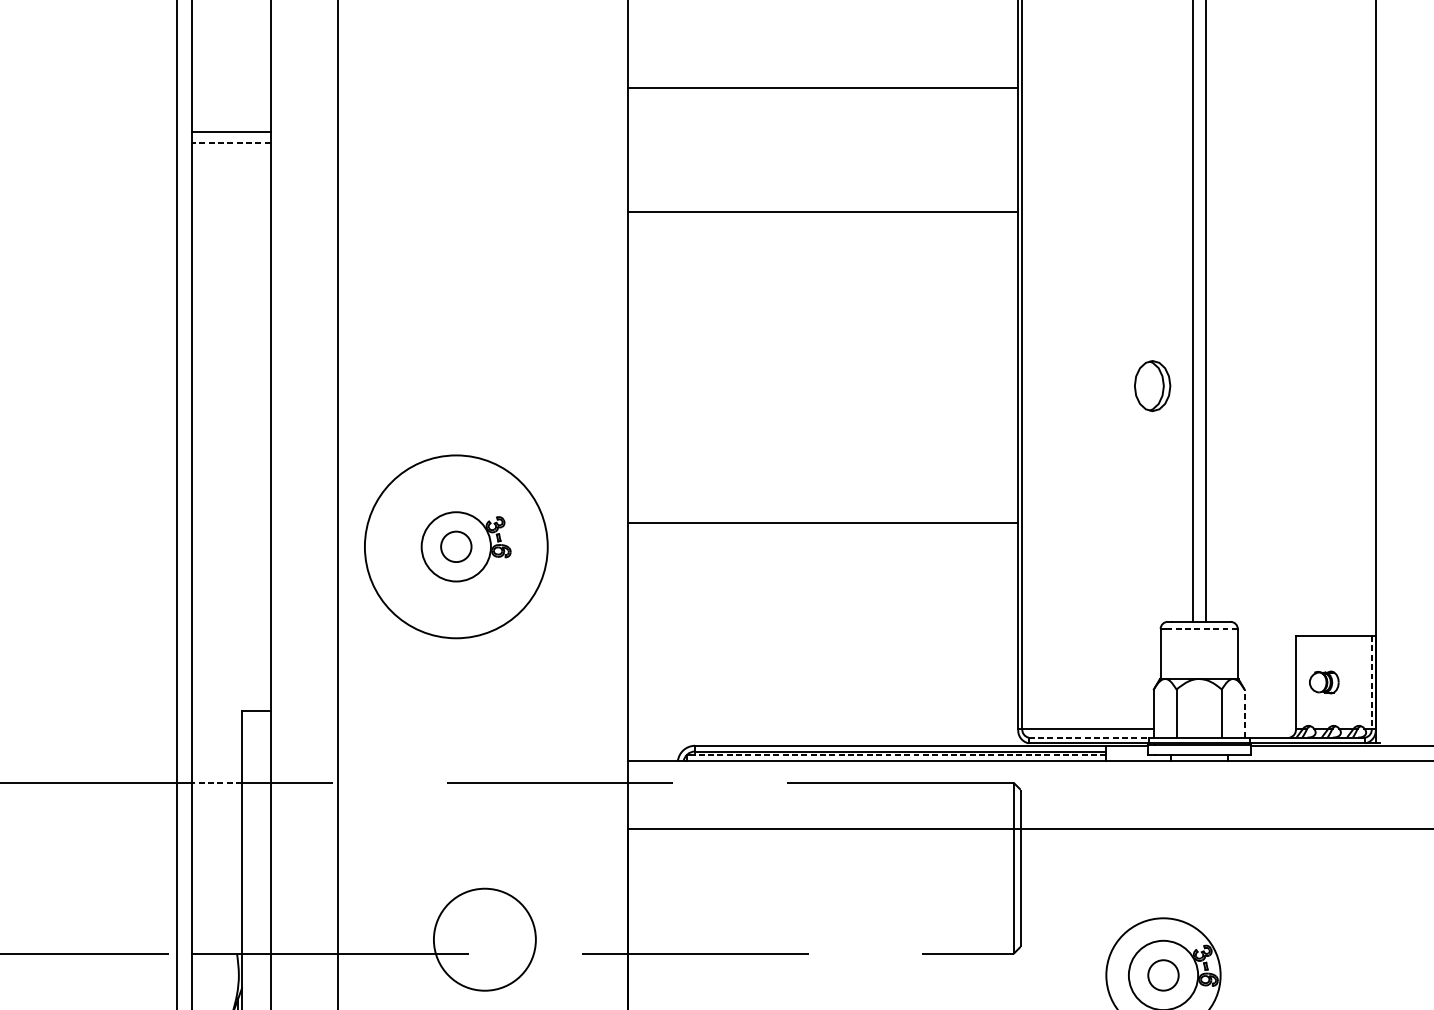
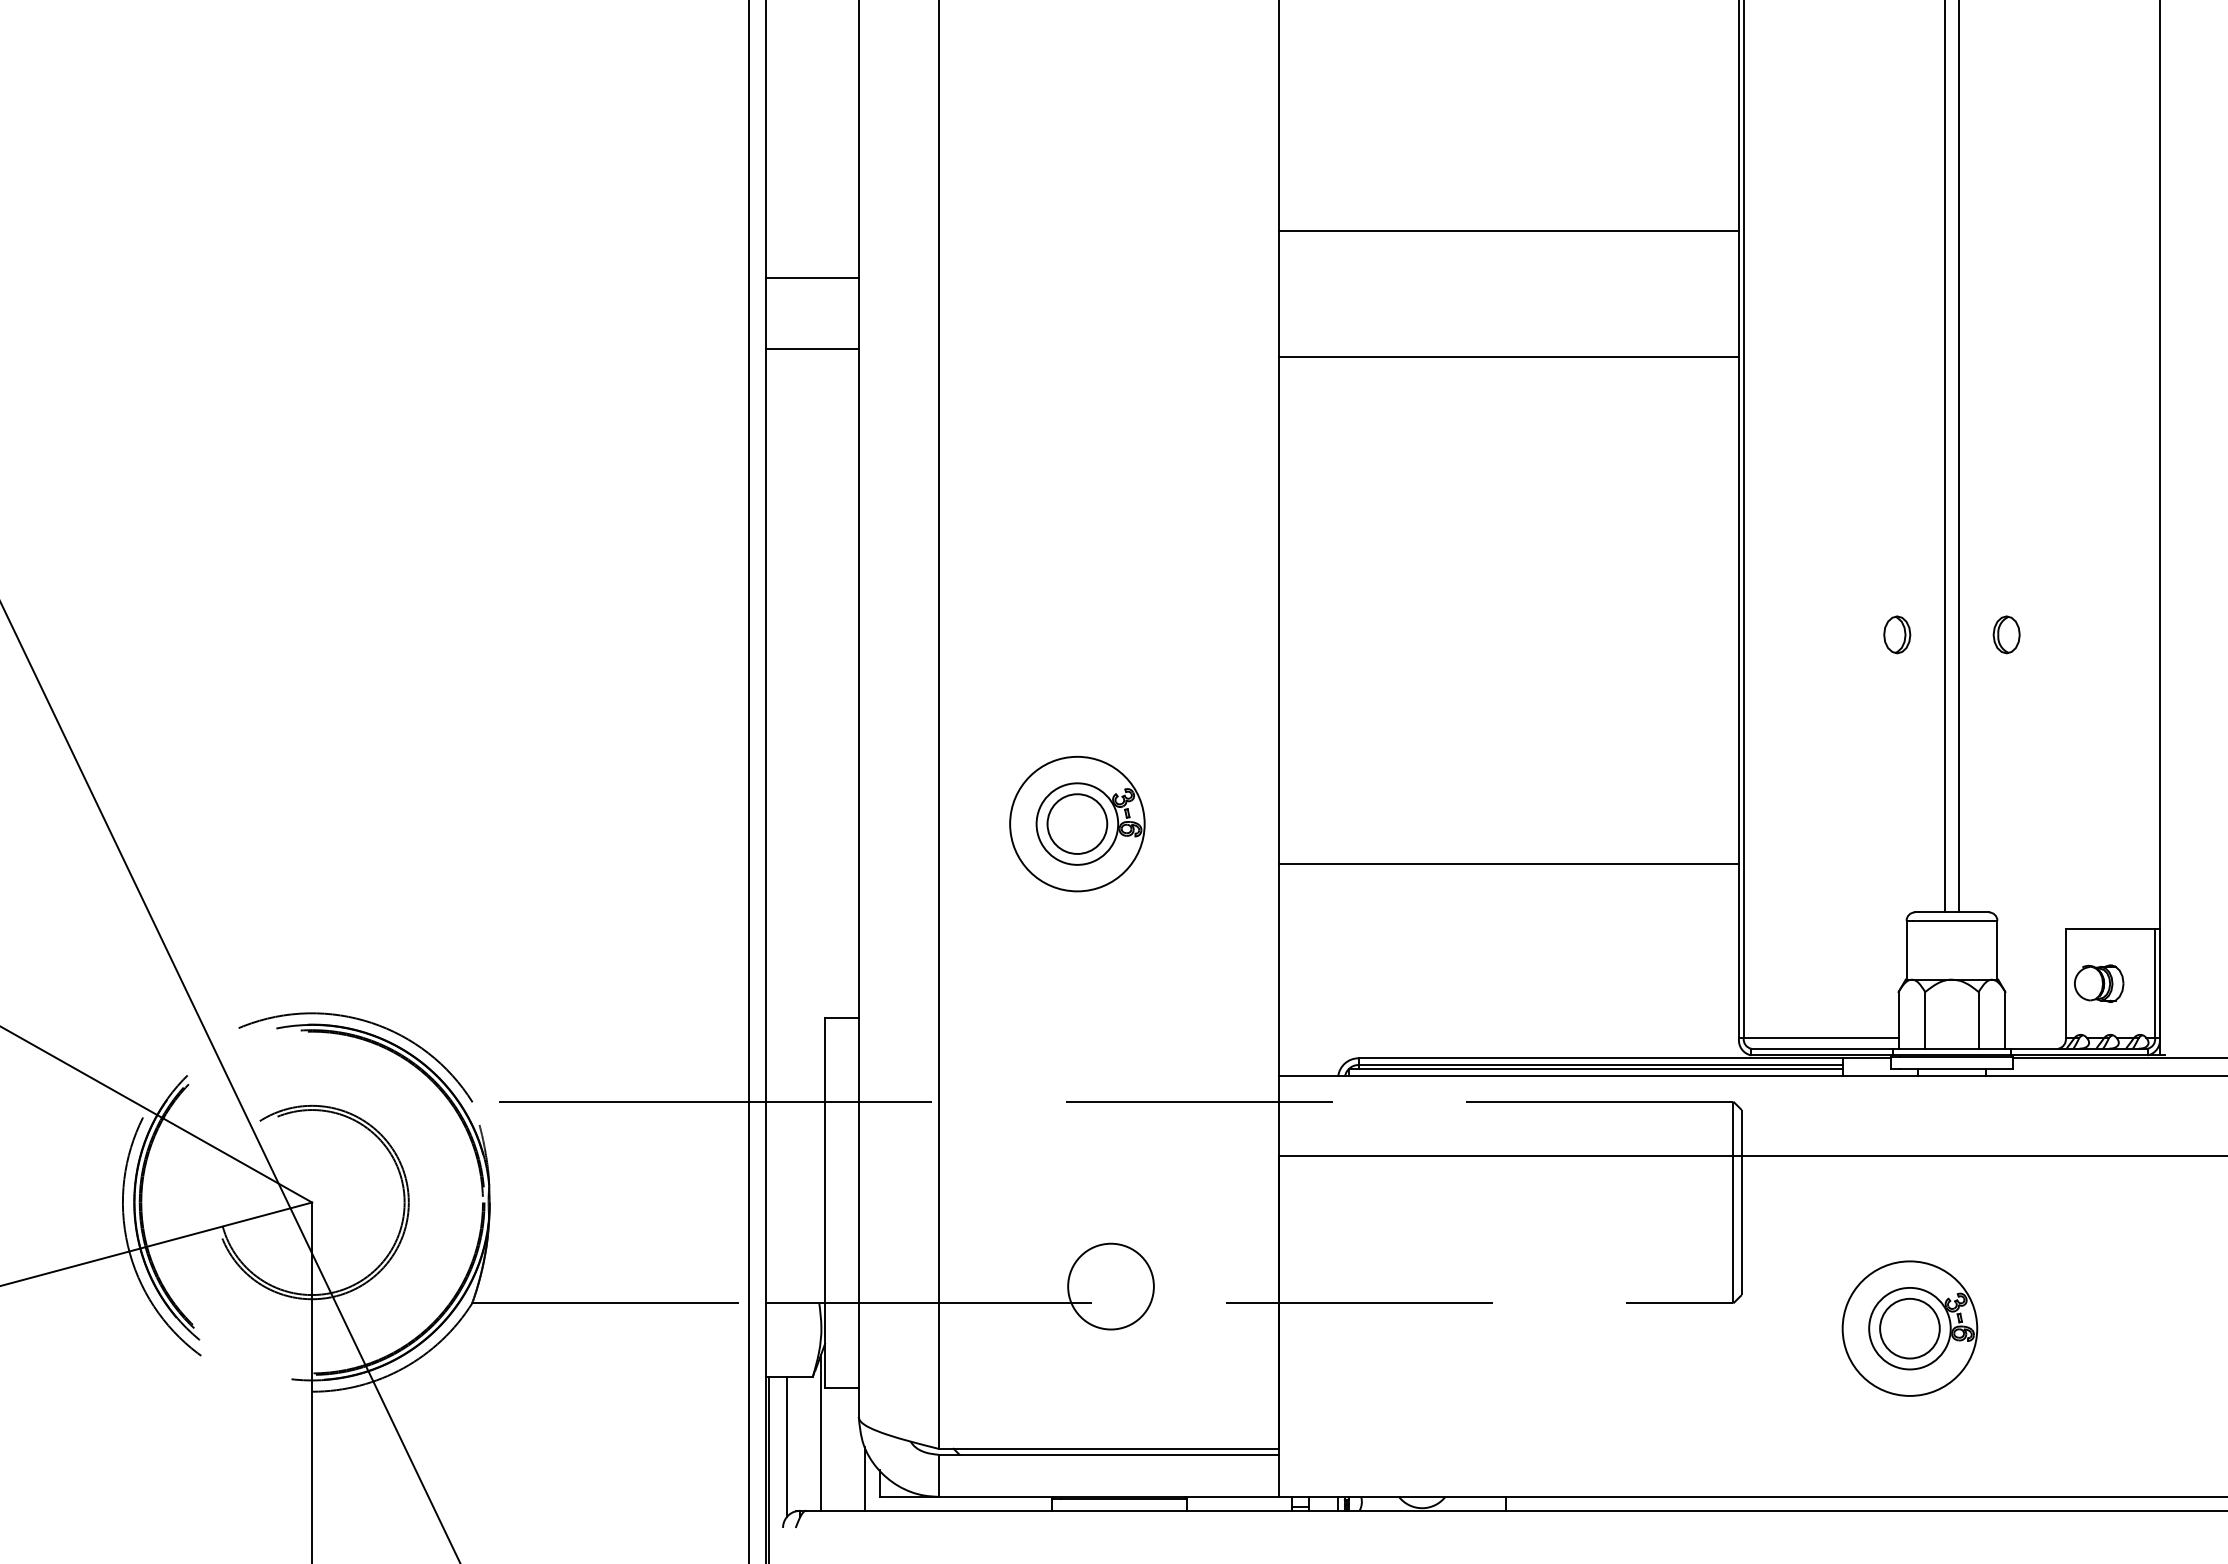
line: (823, 88) -> (1509, 231), moved
line: (231, 131) -> (812, 278), moved
line: (231, 142) -> (812, 348), dashed -> solid
line: (823, 211) -> (1509, 356), moved
part: (1152, 385) -> (1897, 634), size x0.62
part: (1245, 385) -> (2006, 634), added
line: (823, 522) -> (1509, 863), moved
circle: (456, 546) -> (1077, 823), size x0.62
circle: (456, 546) -> (1077, 823), size x1.67
line: (1201, 628) -> (1954, 920), dashed -> solid
part: (1324, 682) -> (2099, 983), size x1.43
line: (1372, 683) -> (2155, 984), dashed -> solid
line: (1244, 712) -> (2005, 1019), dashed -> solid
line: (1088, 737) -> (1821, 1048), dashed -> solid
line: (900, 755) -> (1600, 1069), dashed -> solid
line: (216, 782) -> (795, 1101), dashed -> solid
circle: (484, 939) -> (1110, 1286), size x0.71
circle: (1163, 975) -> (1909, 1328), size x1.67

